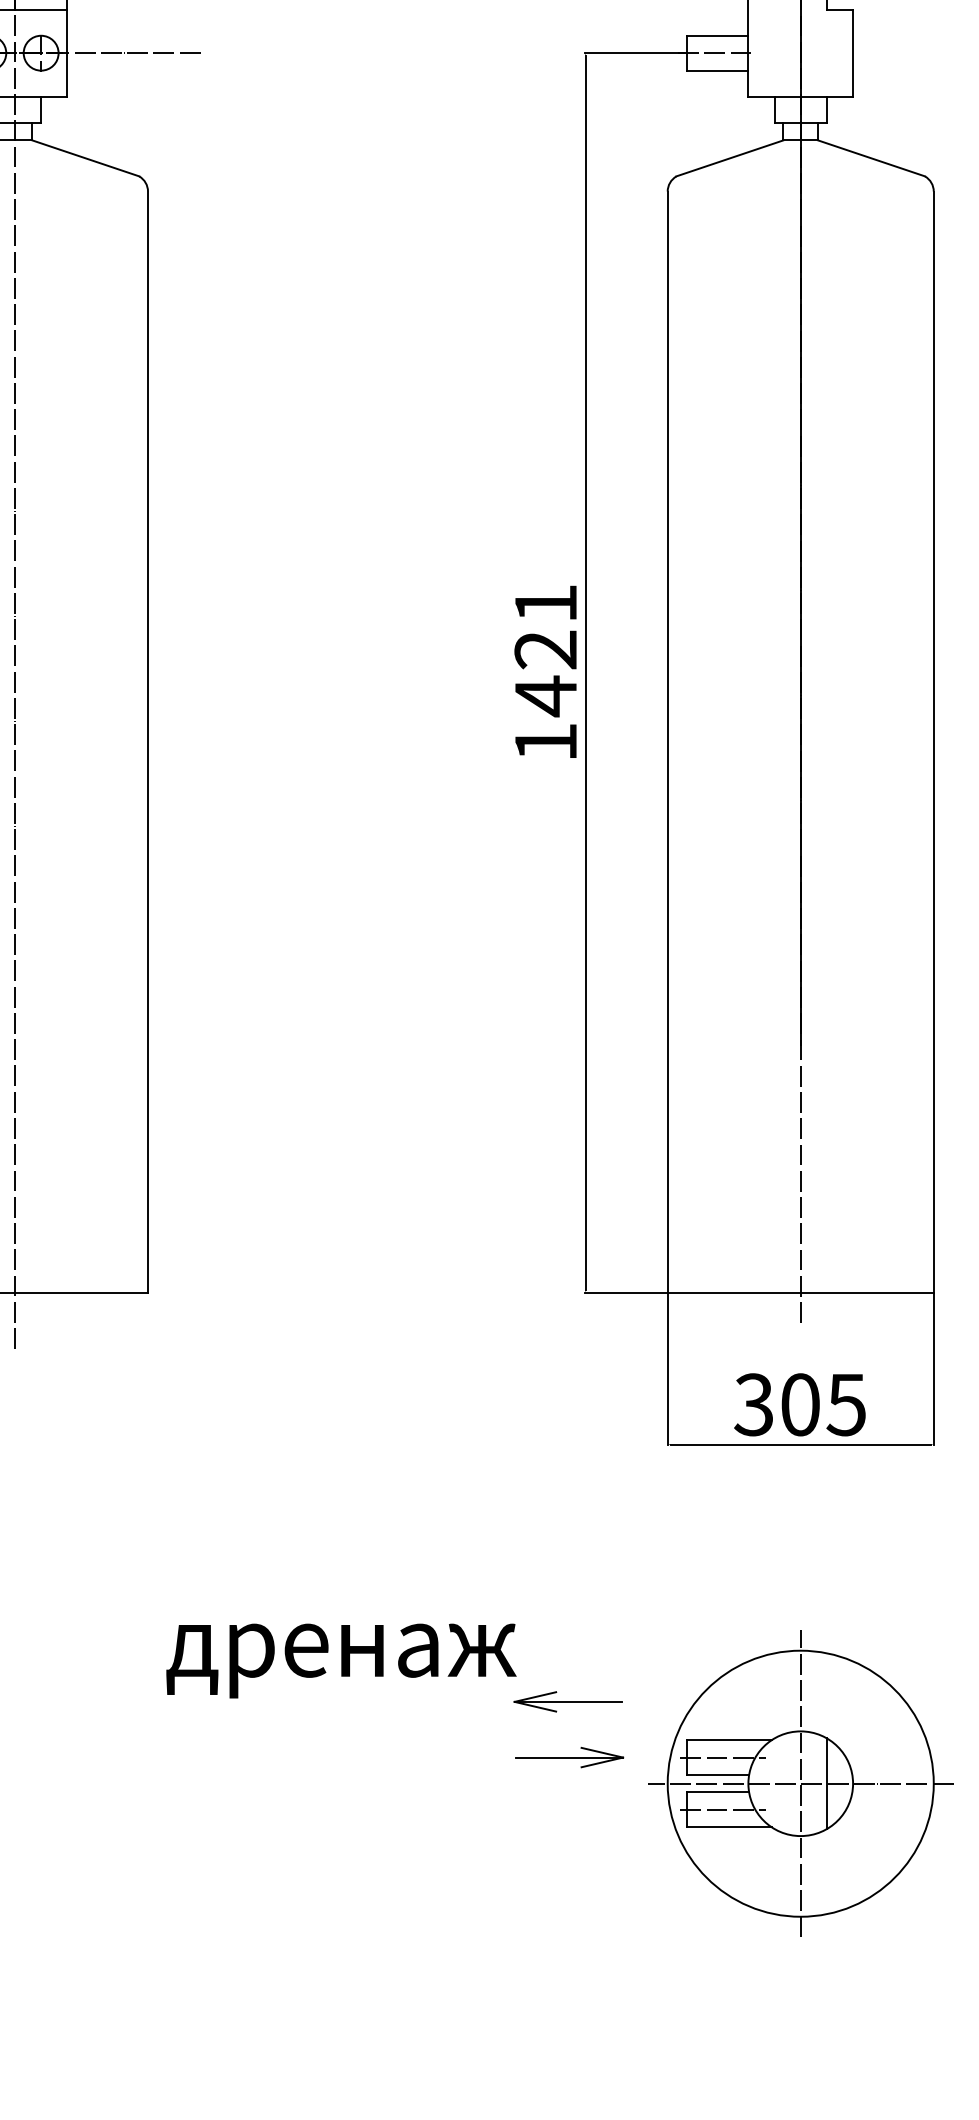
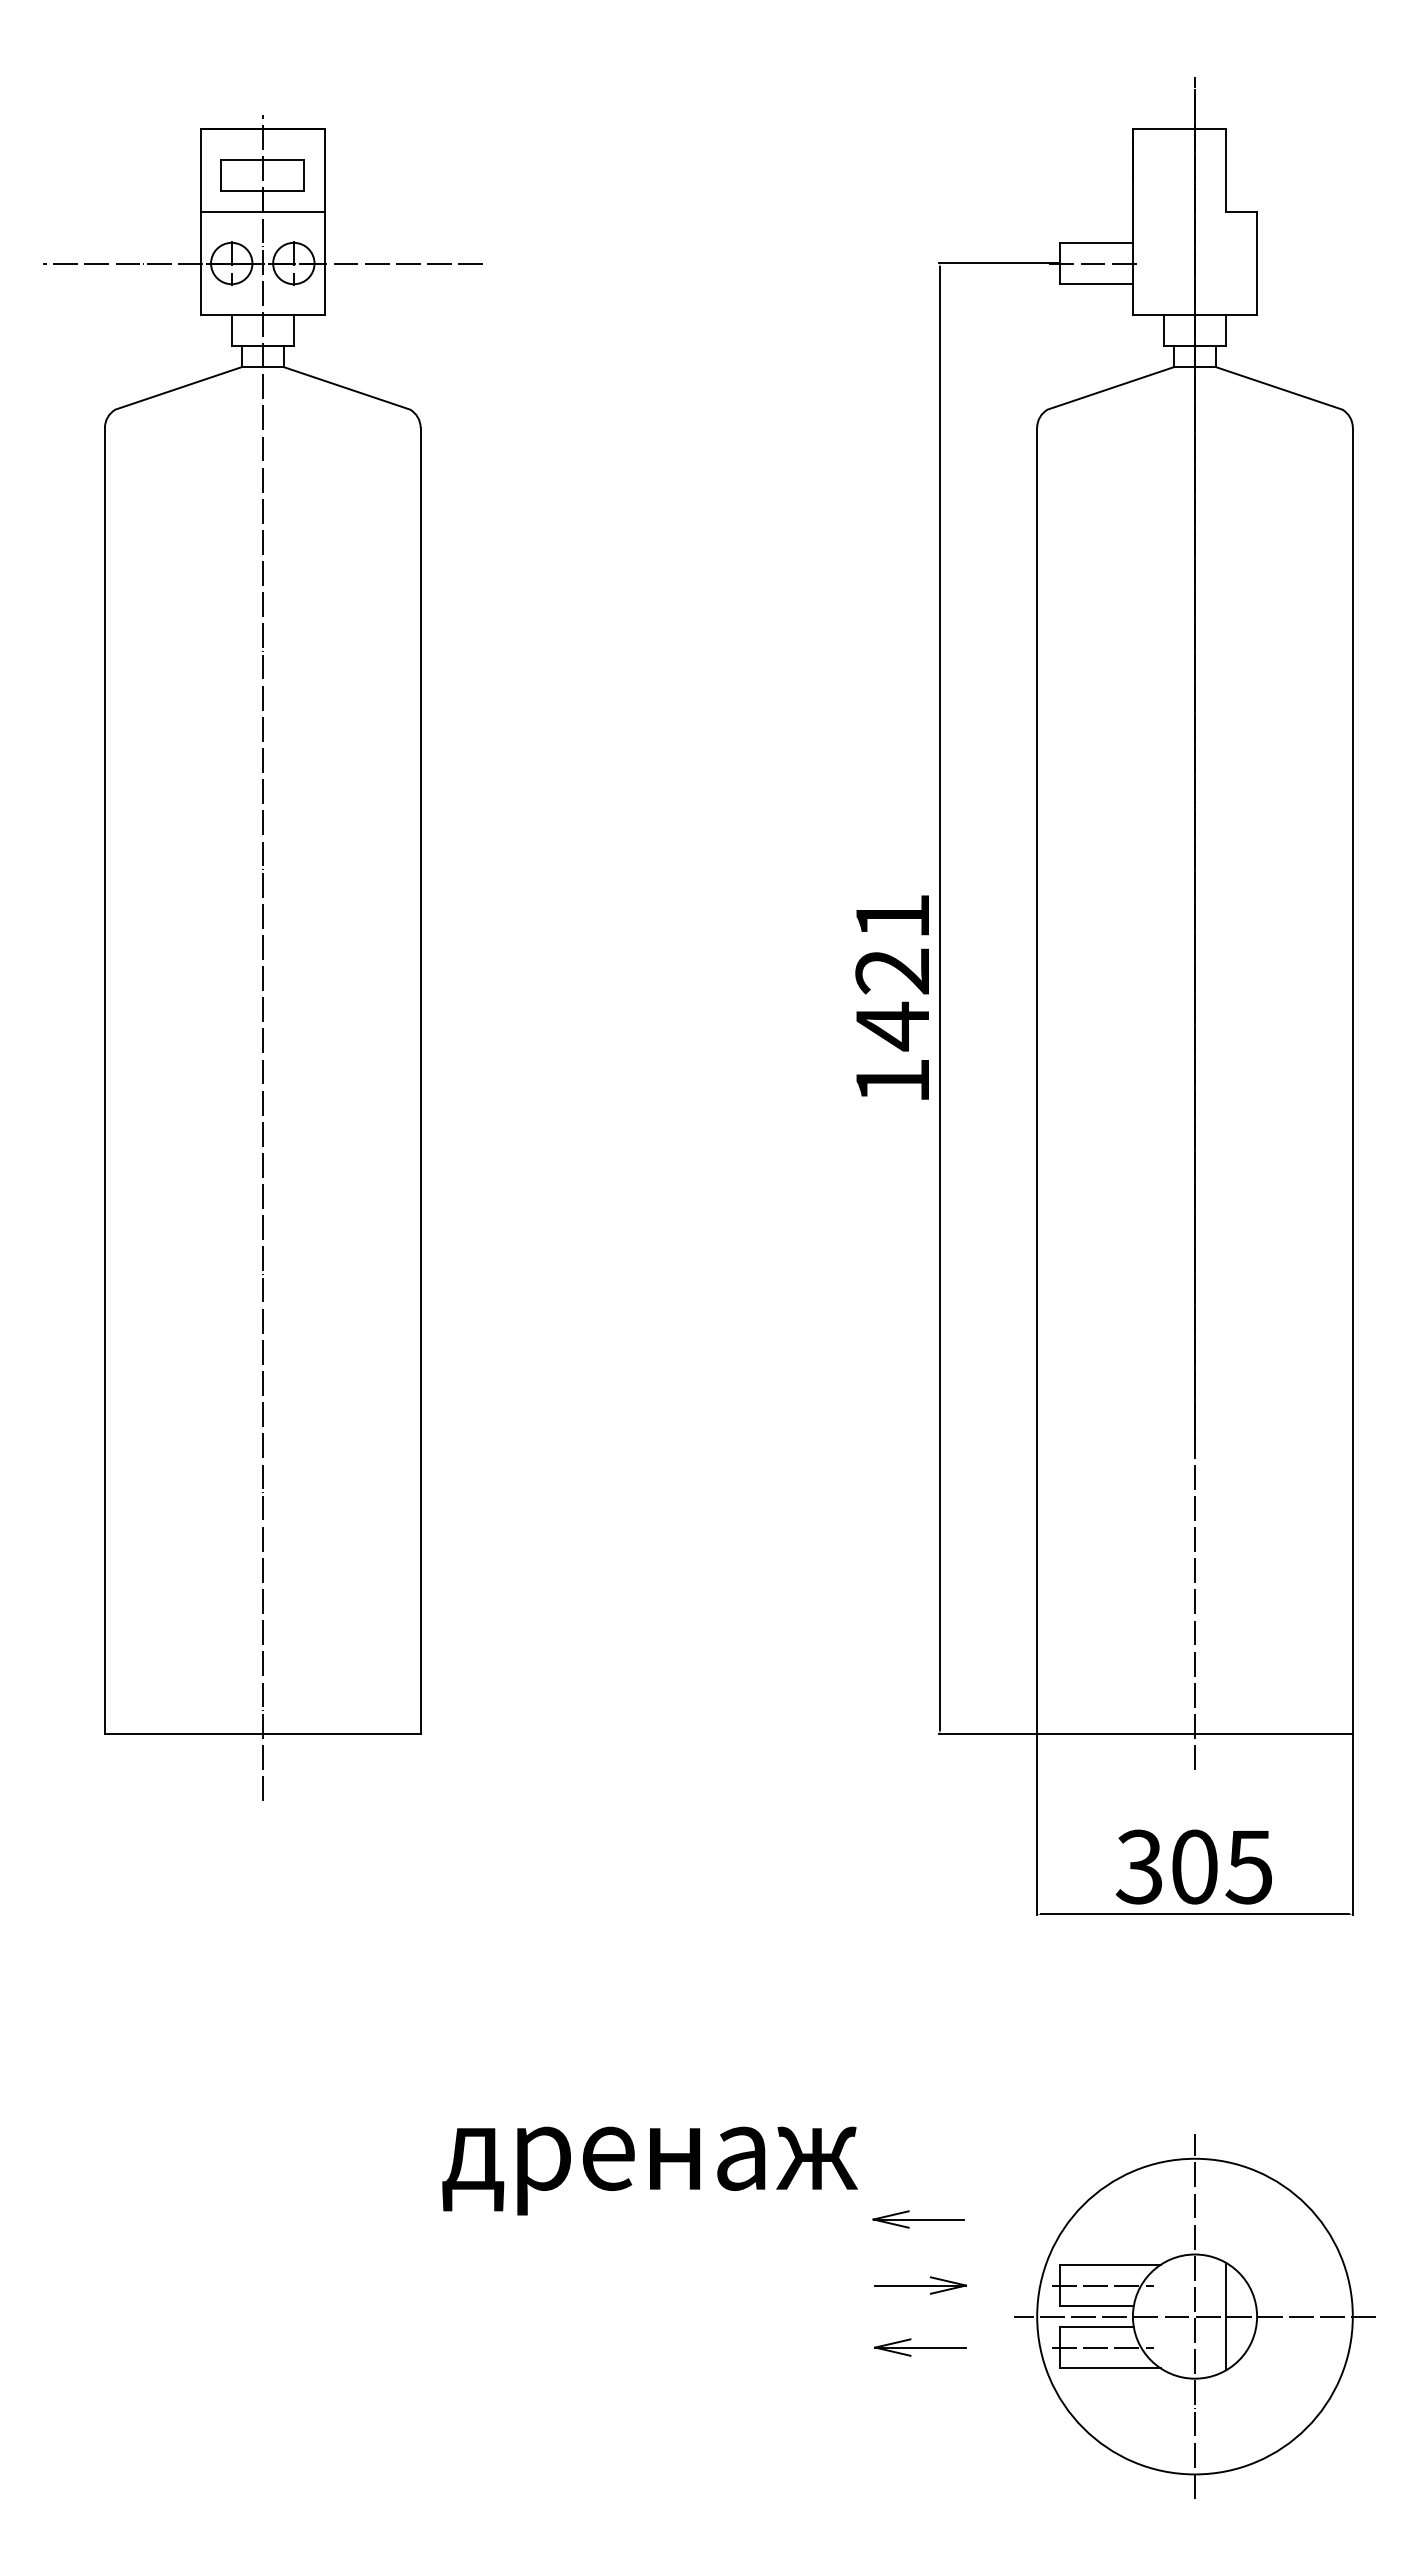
part: (567, 1701) -> (918, 2219), size x0.71
part: (569, 1757) -> (920, 2285), size x0.71
part: (569, 1809) -> (920, 2347), added

